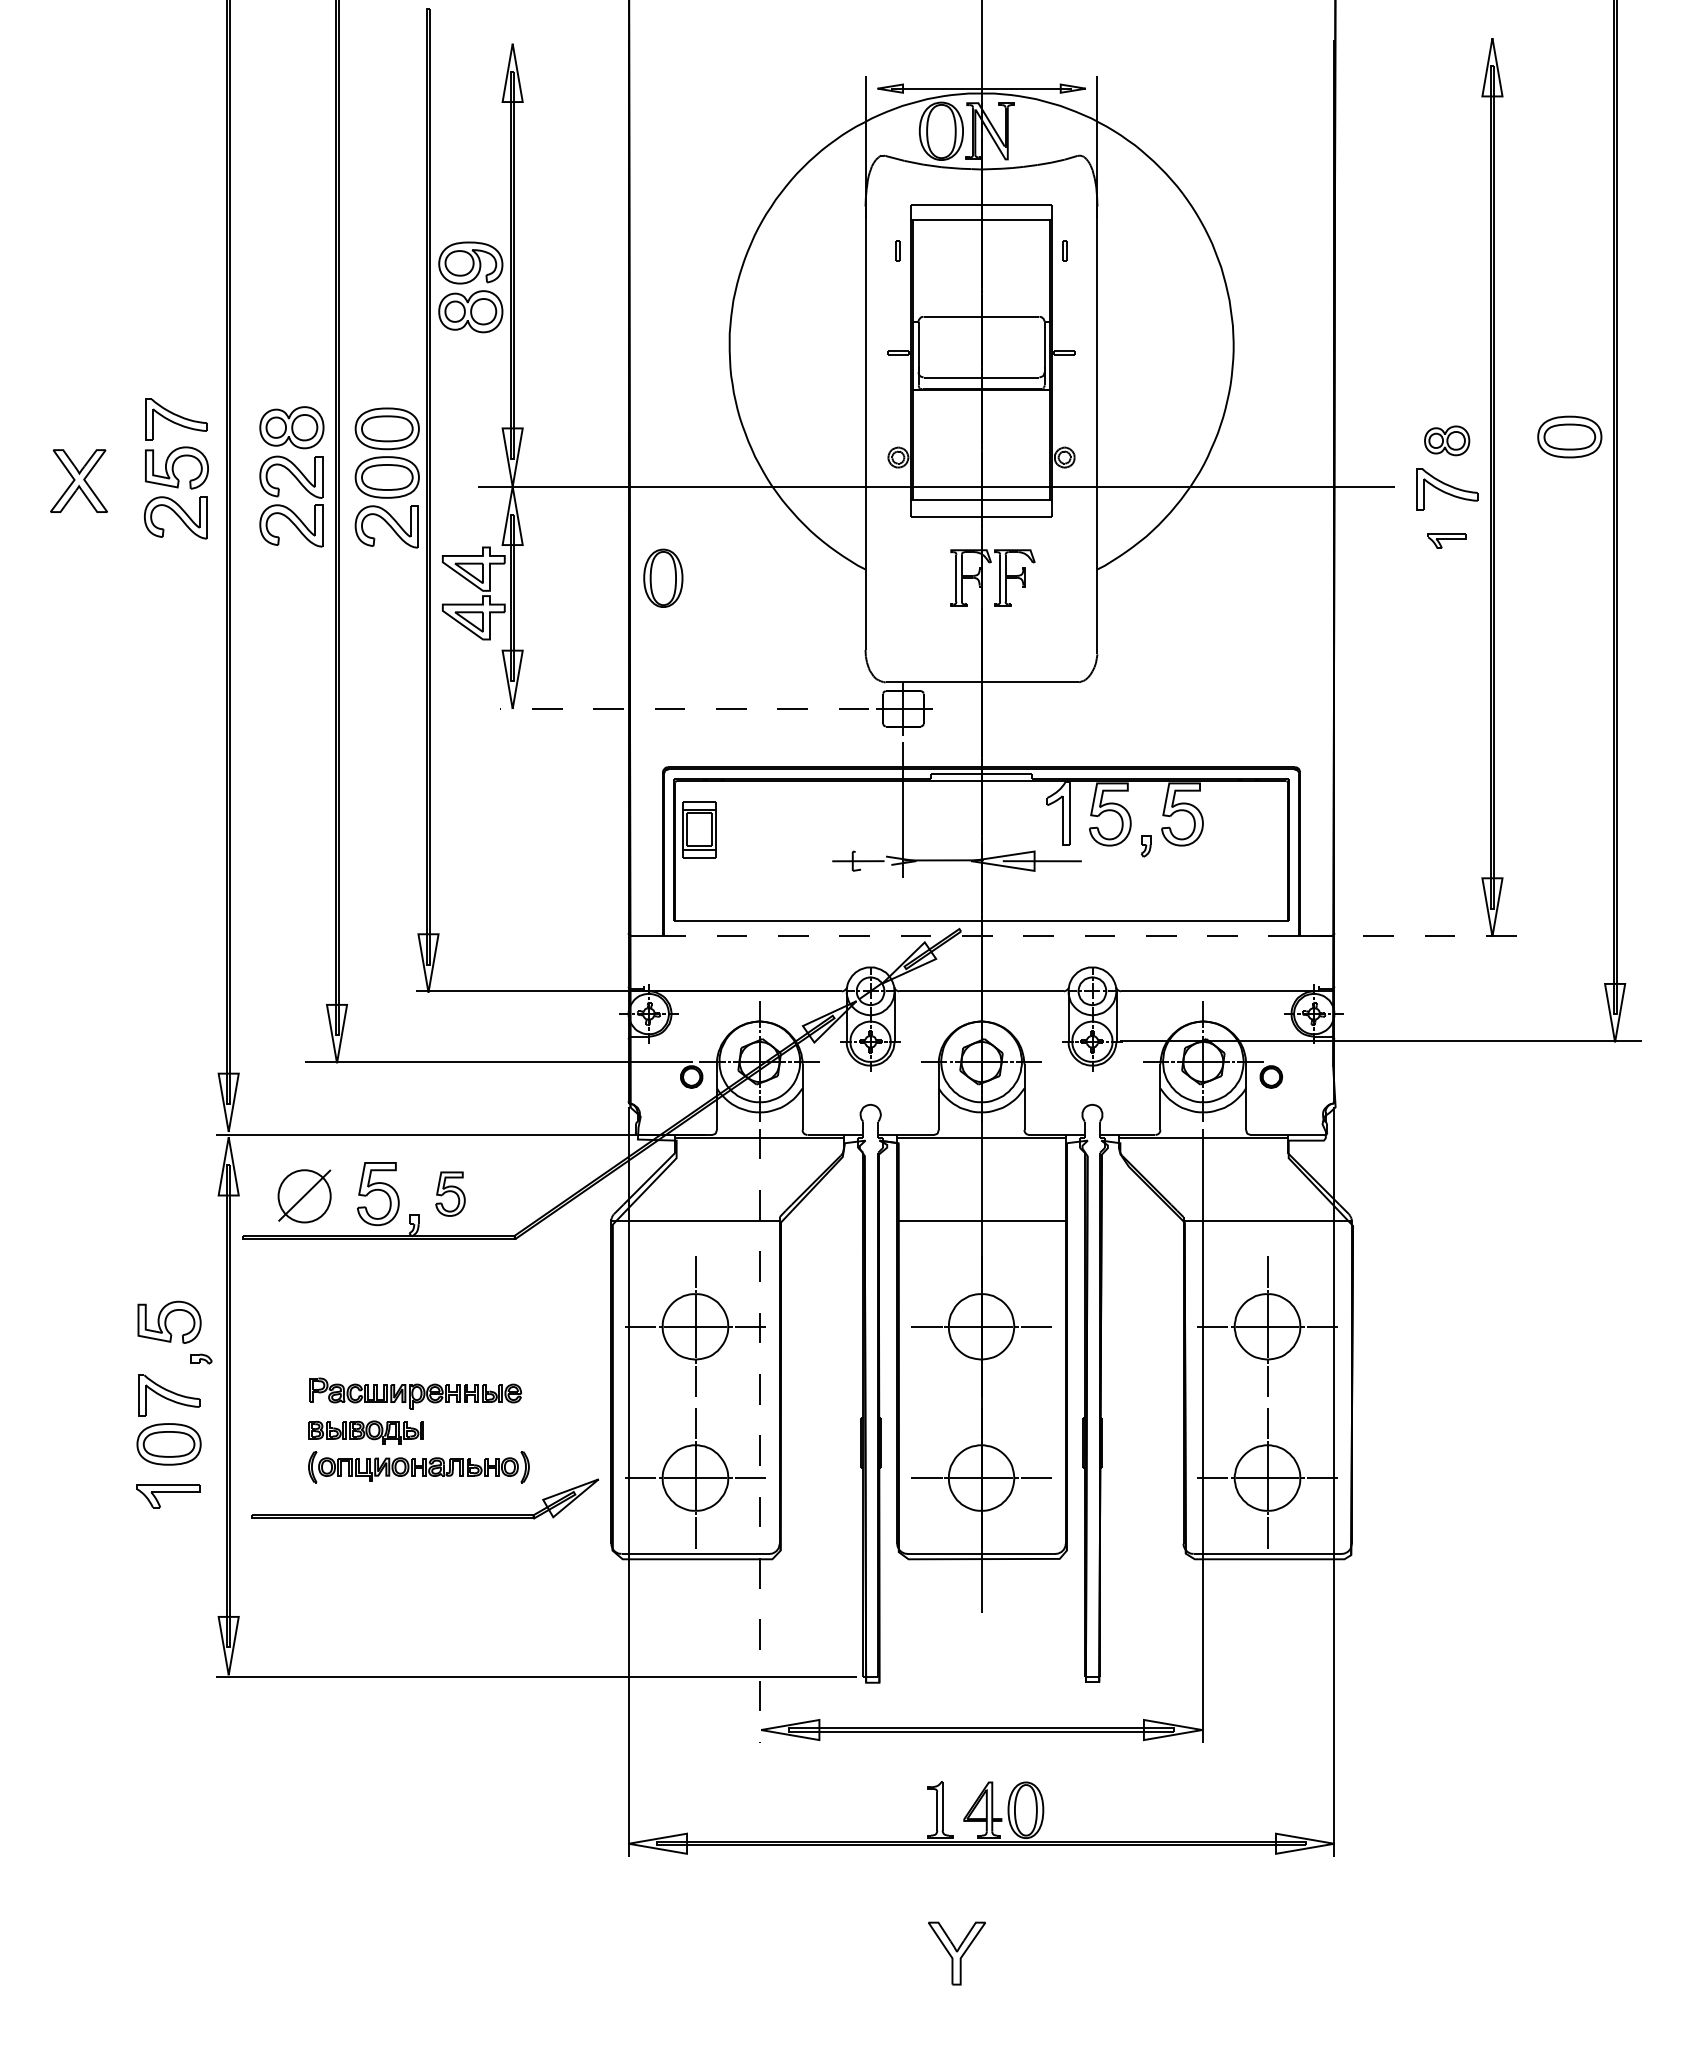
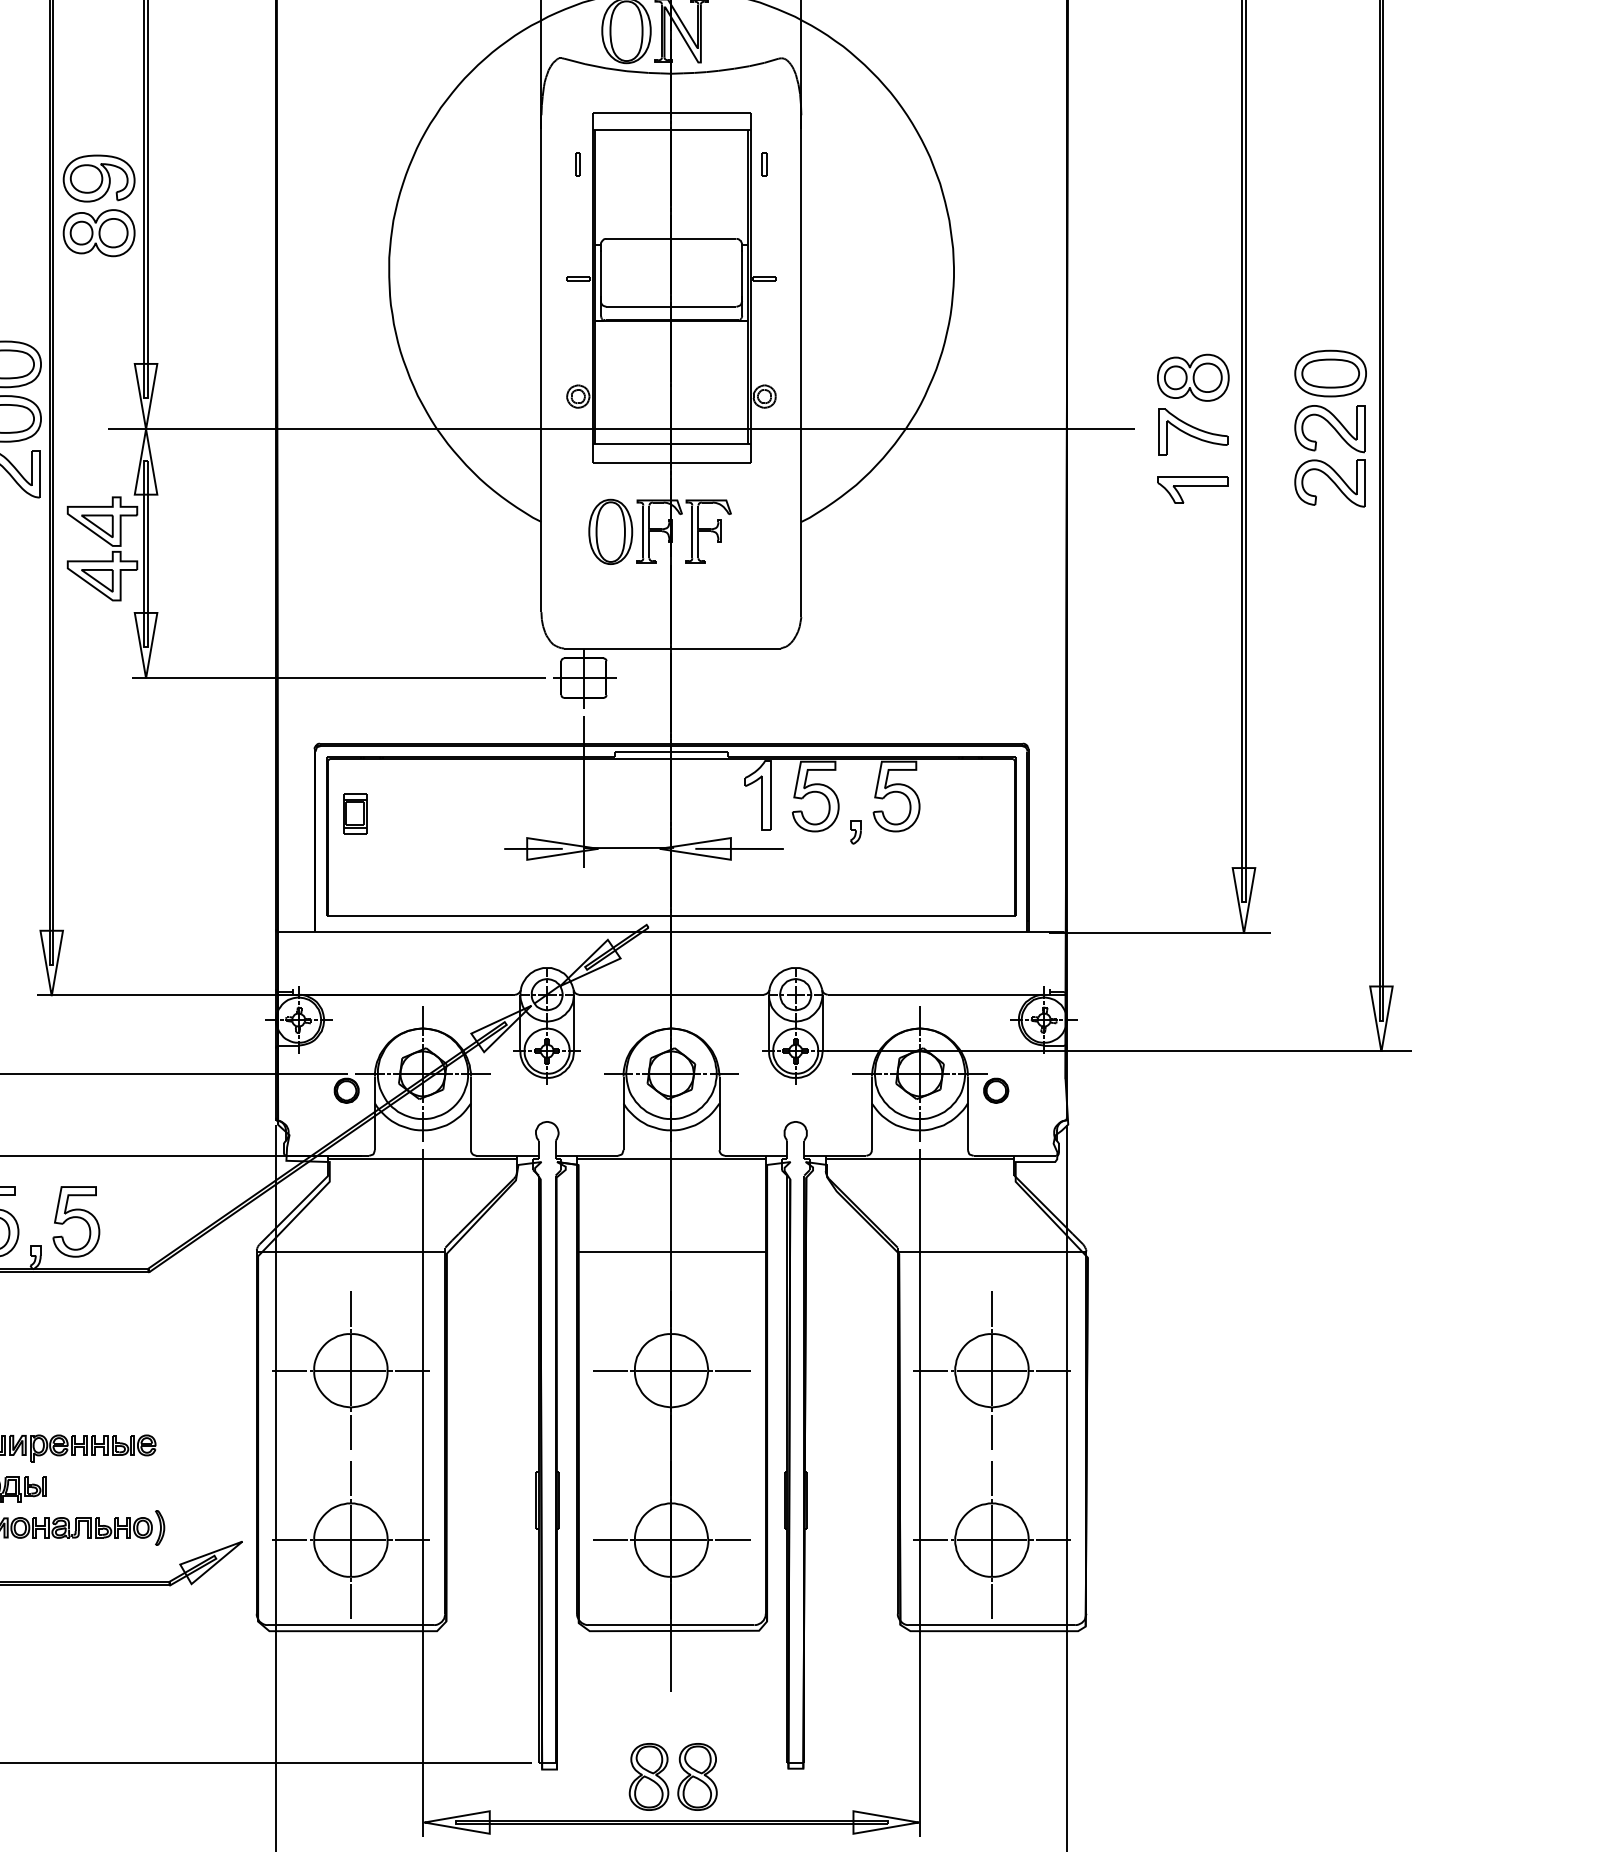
part: (1446, 440) -> (1192, 377), size x1.43
part: (1564, 515) -> (1324, 461), added
part: (1446, 541) -> (1192, 490), size x1.67
part: (663, 577) -> (610, 530), moved
line: (684, 708) -> (338, 677), dashed -> solid
part: (698, 830) -> (354, 814), size x0.62
line: (852, 861) -> (526, 849), dashed -> solid
line: (981, 935) -> (671, 932), dashed -> solid
line: (1417, 936) -> (1160, 933), dashed -> solid
part: (450, 1194) -> (76, 1222), size x1.43
line: (759, 1435) -> (422, 1492), dashed -> solid
part: (976, 1693) -> (665, 1781), added

